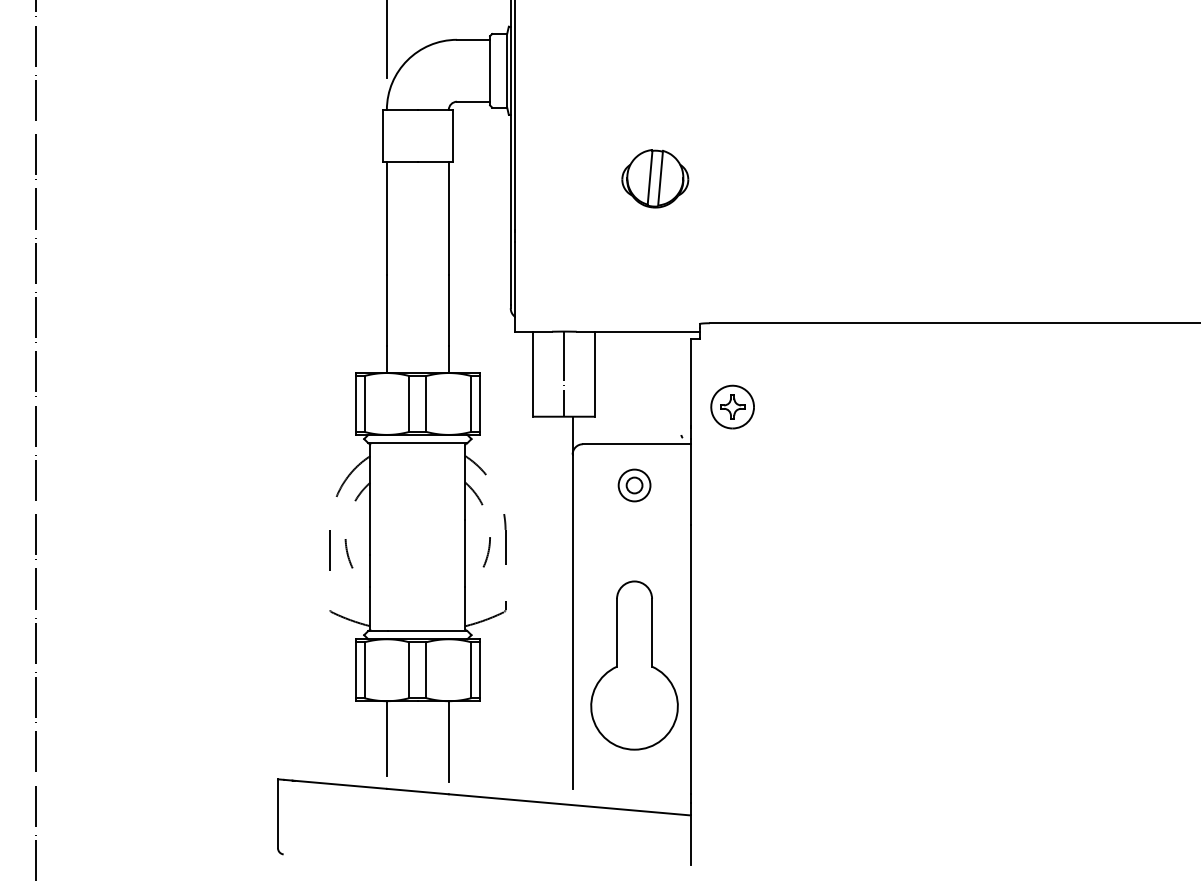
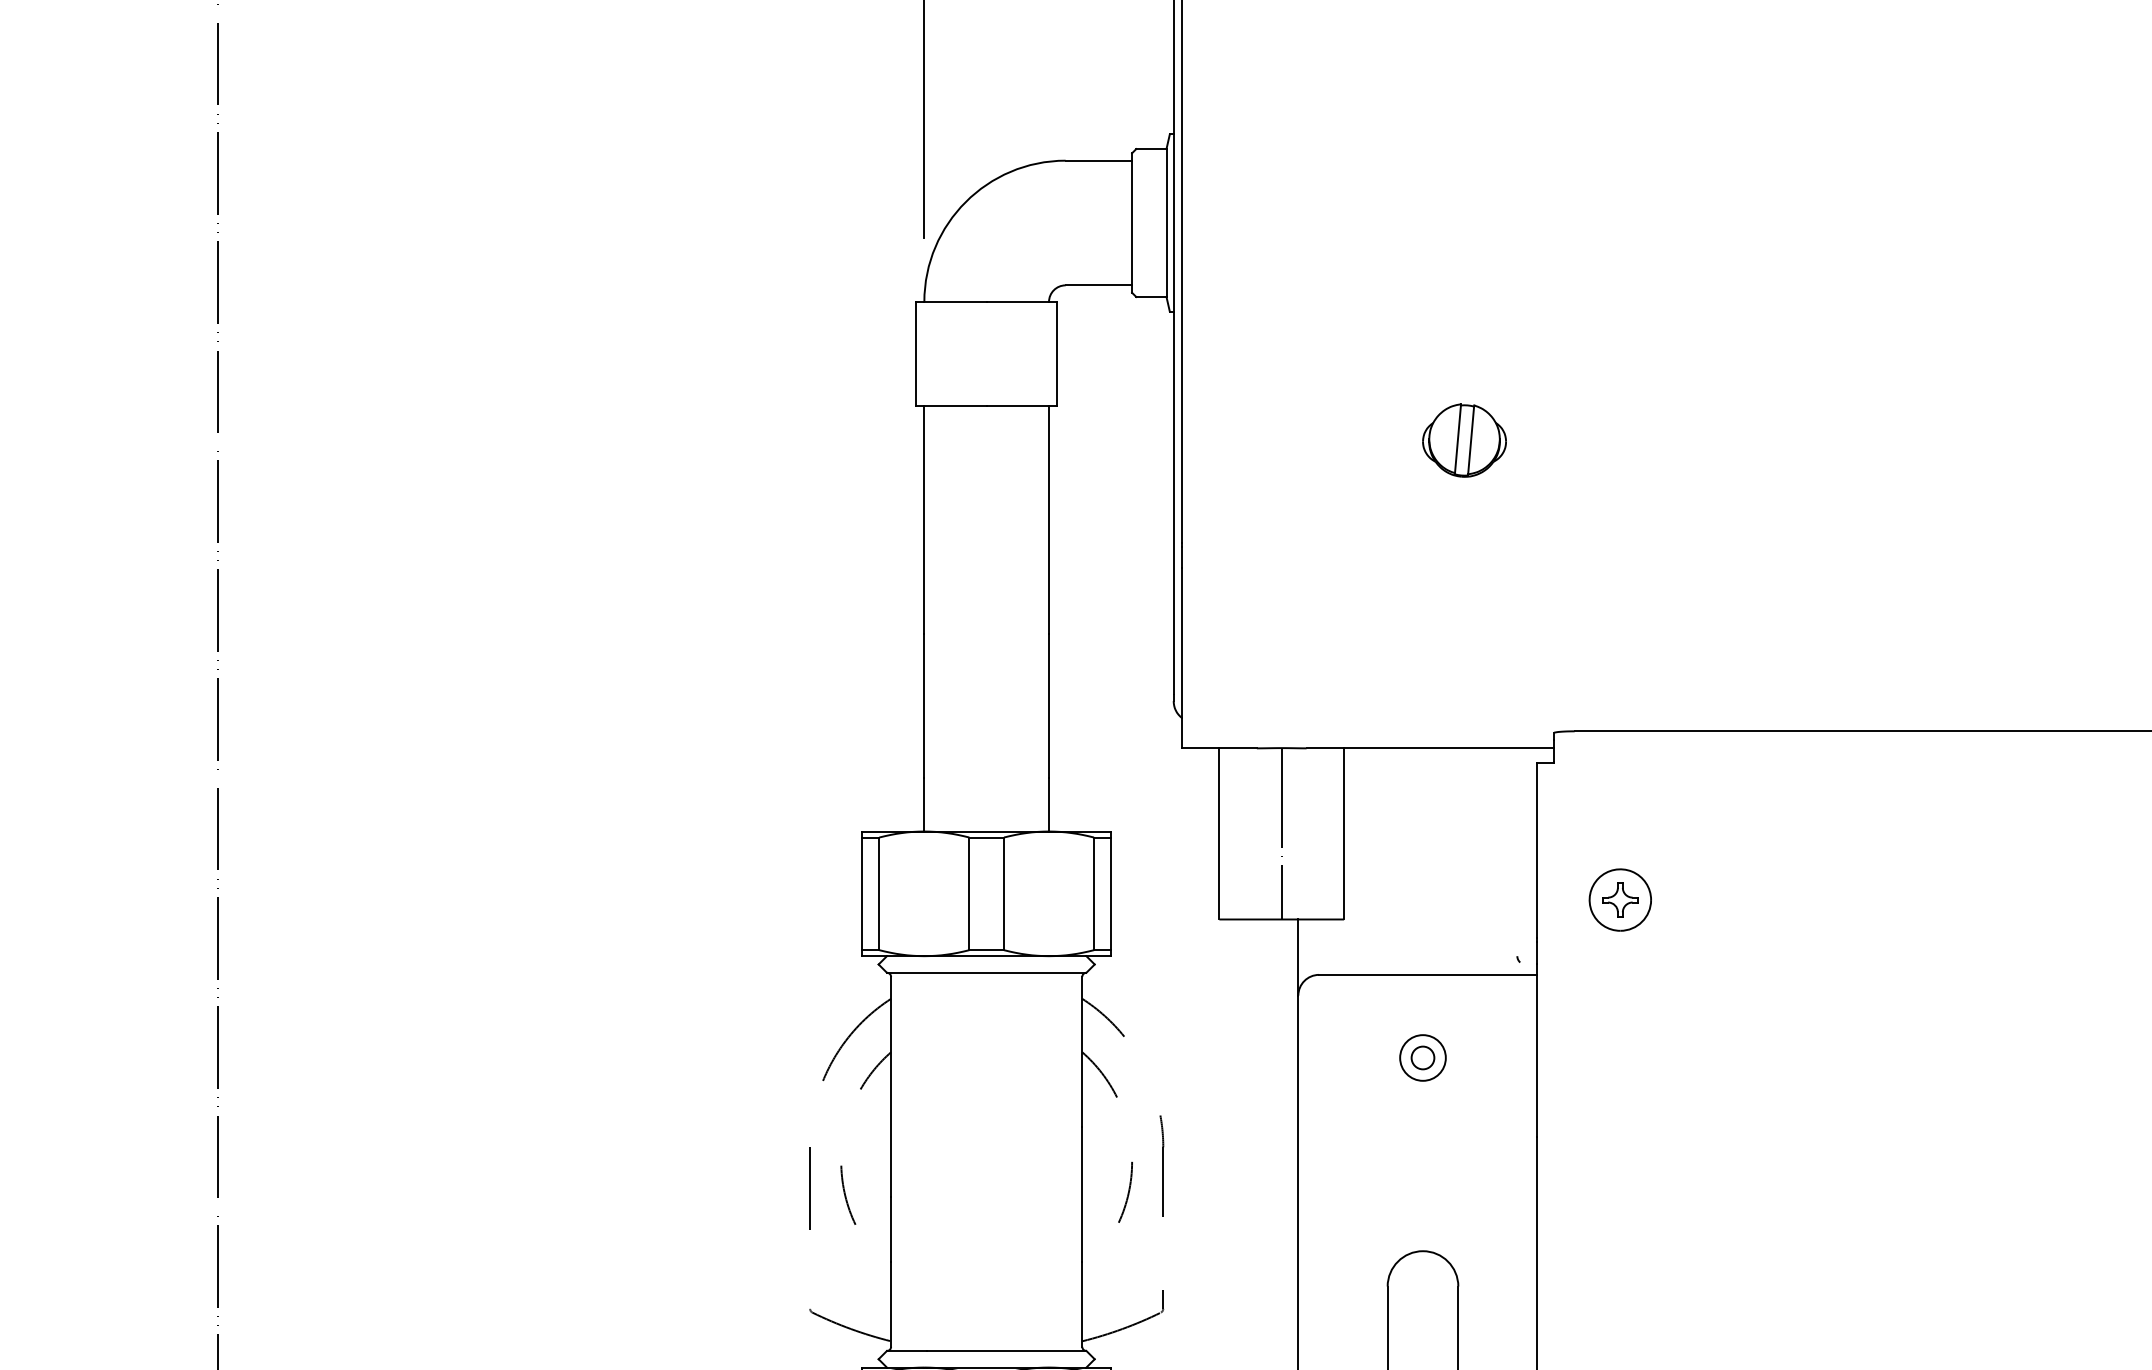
part: (654, 178) -> (1463, 439), size x0.62
part: (732, 406) -> (1620, 898), size x0.71
part: (634, 485) -> (1422, 1057), size x0.71

